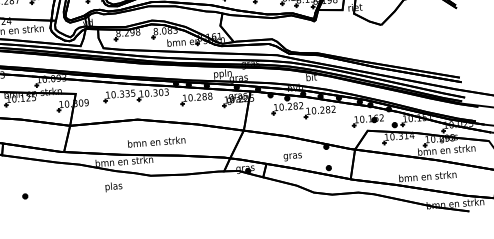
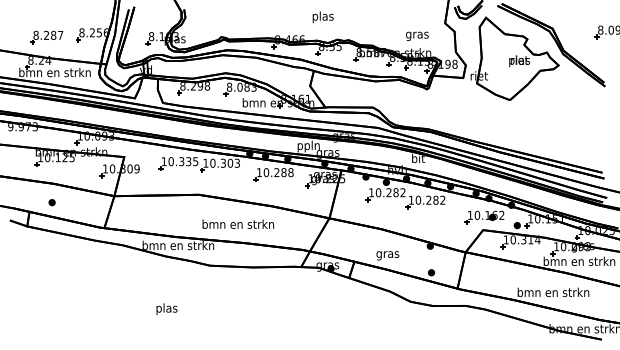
text: (156, 141) -> (237, 223), moved
text: (113, 186) -> (166, 308), moved
part: (24, 196) -> (51, 202), moved

